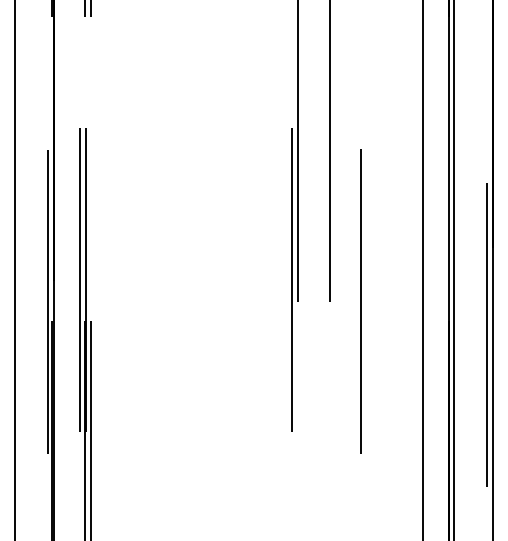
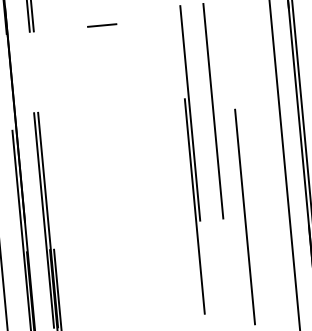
line: (186, 15) -> (102, 25), added

